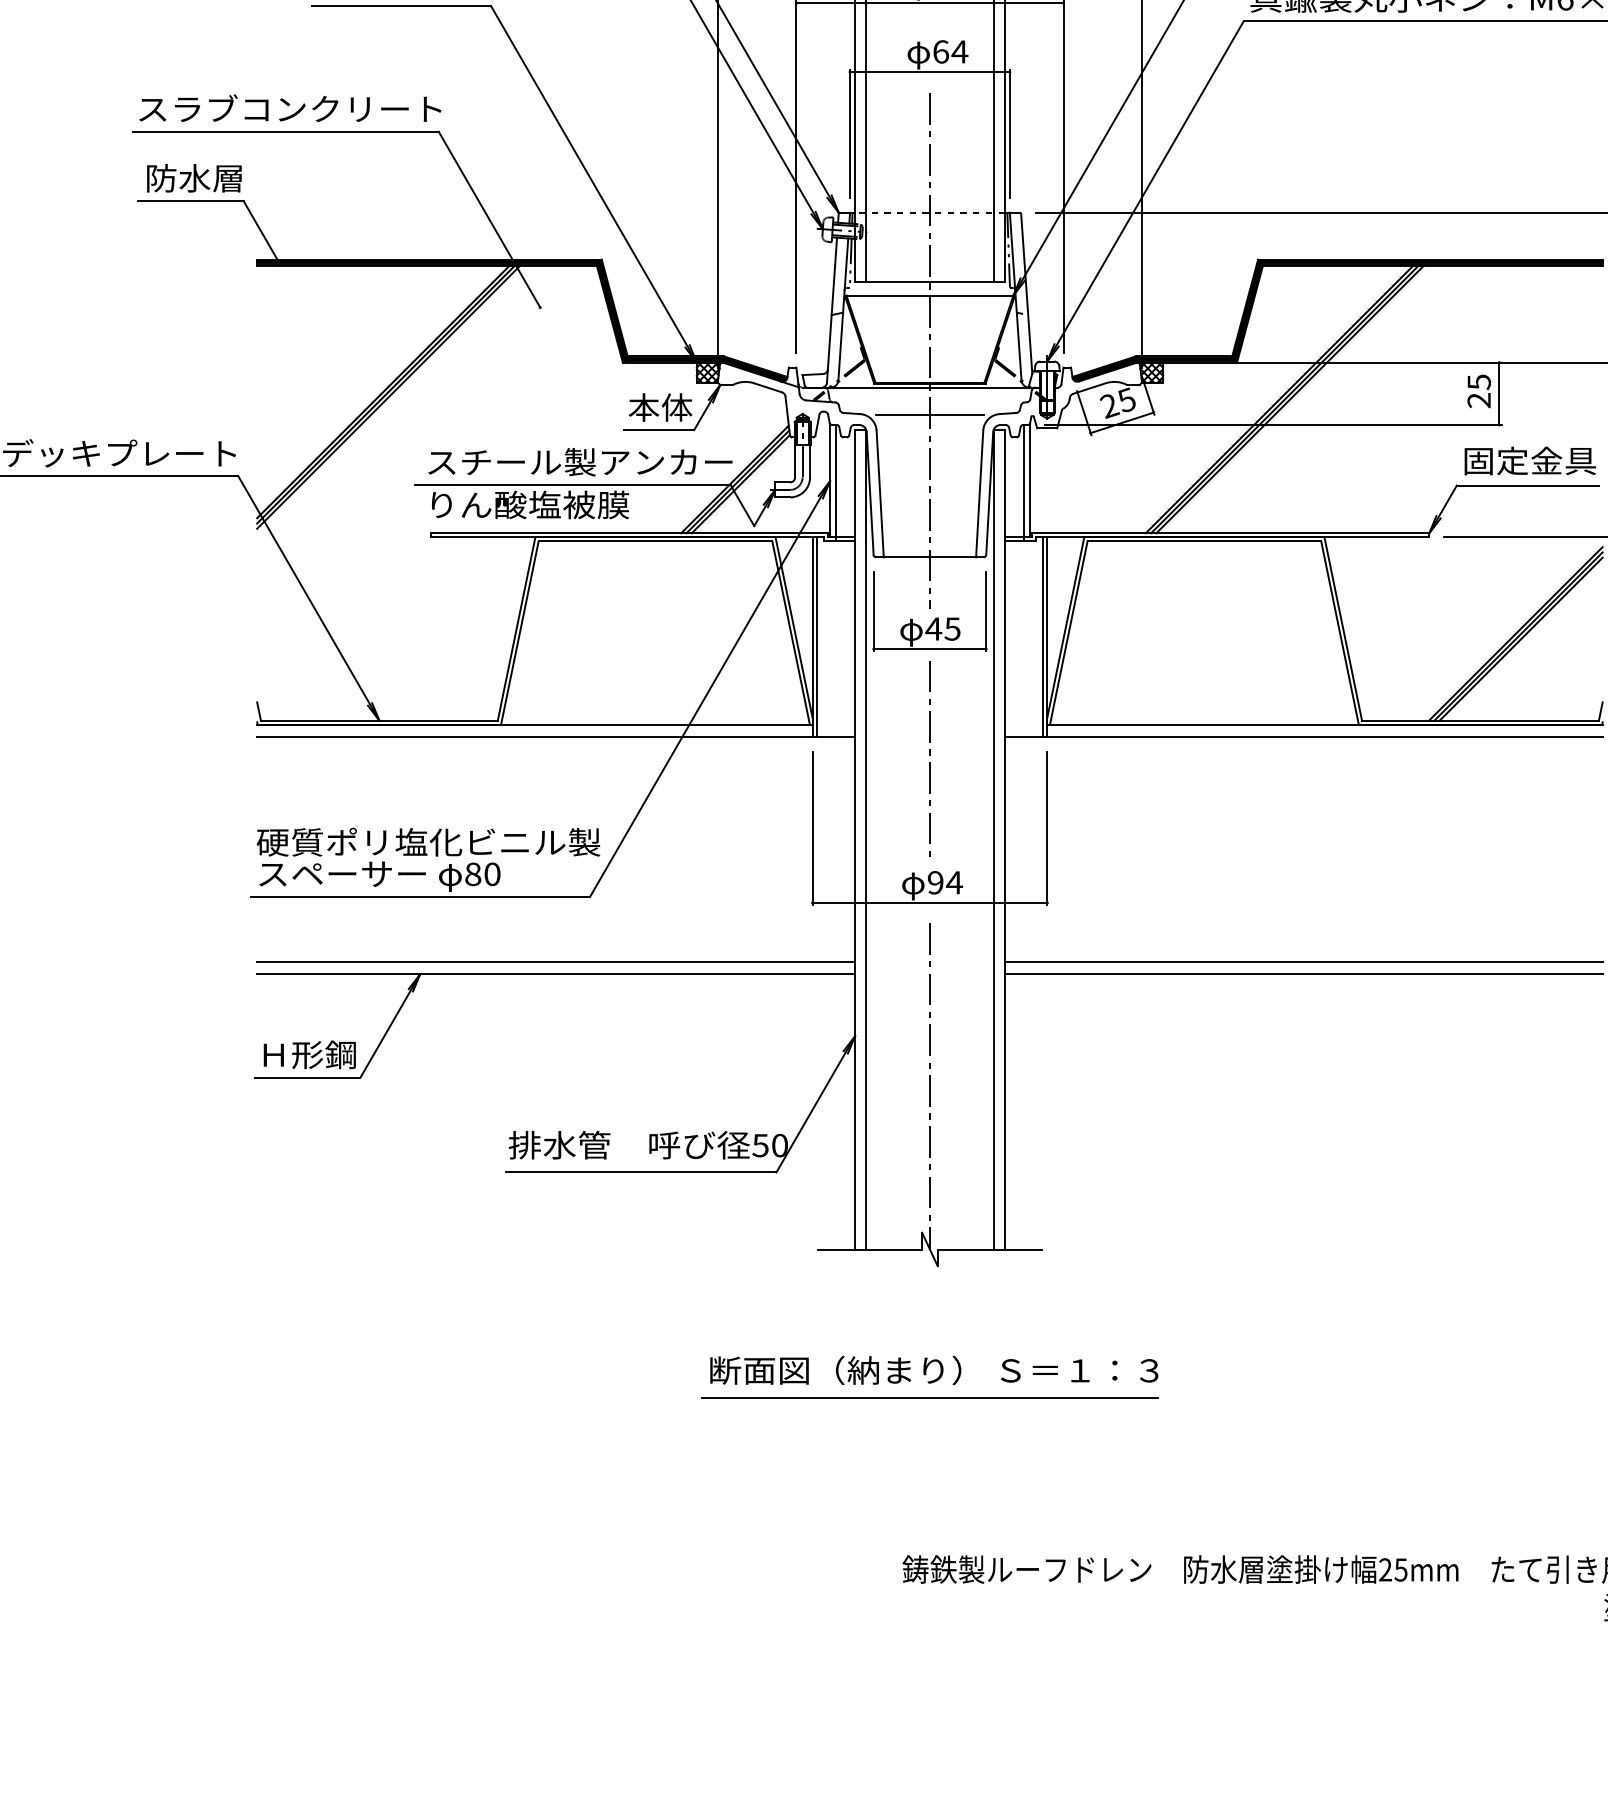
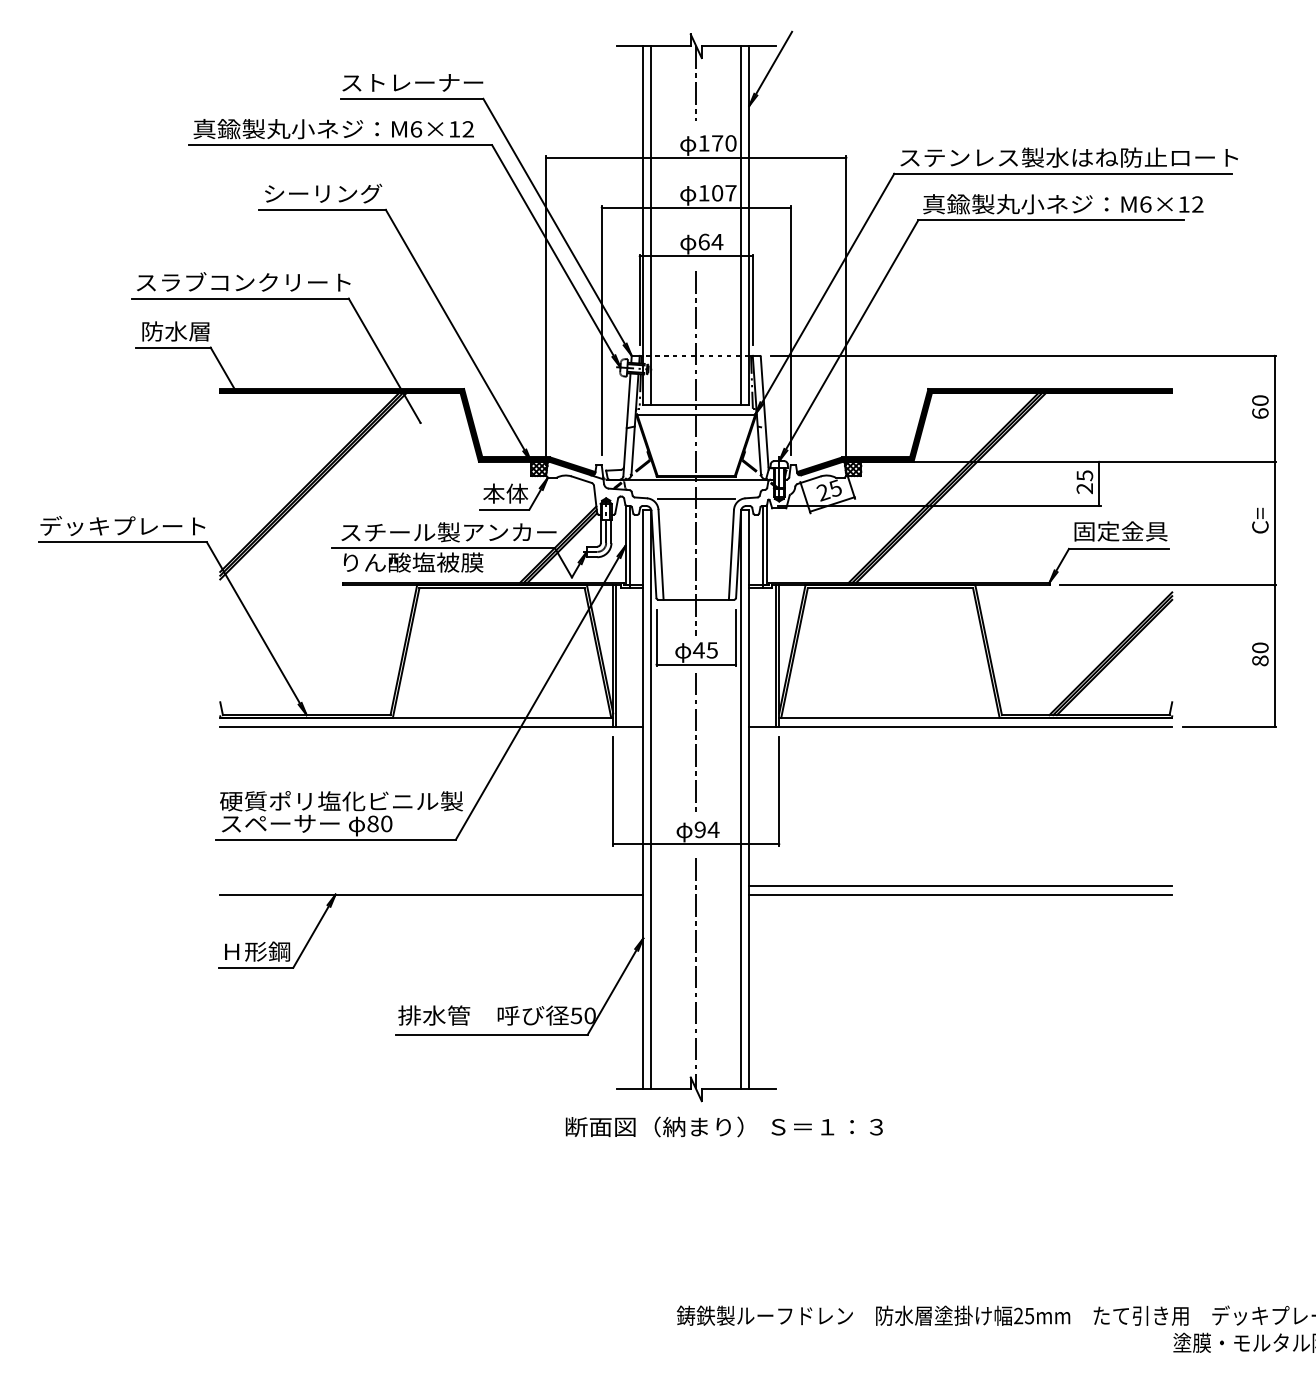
line: (555, 961) -> (431, 885), removed
text: (933, 1369) -> (723, 1126), moved
line: (928, 1398) -> (695, 1194), removed

